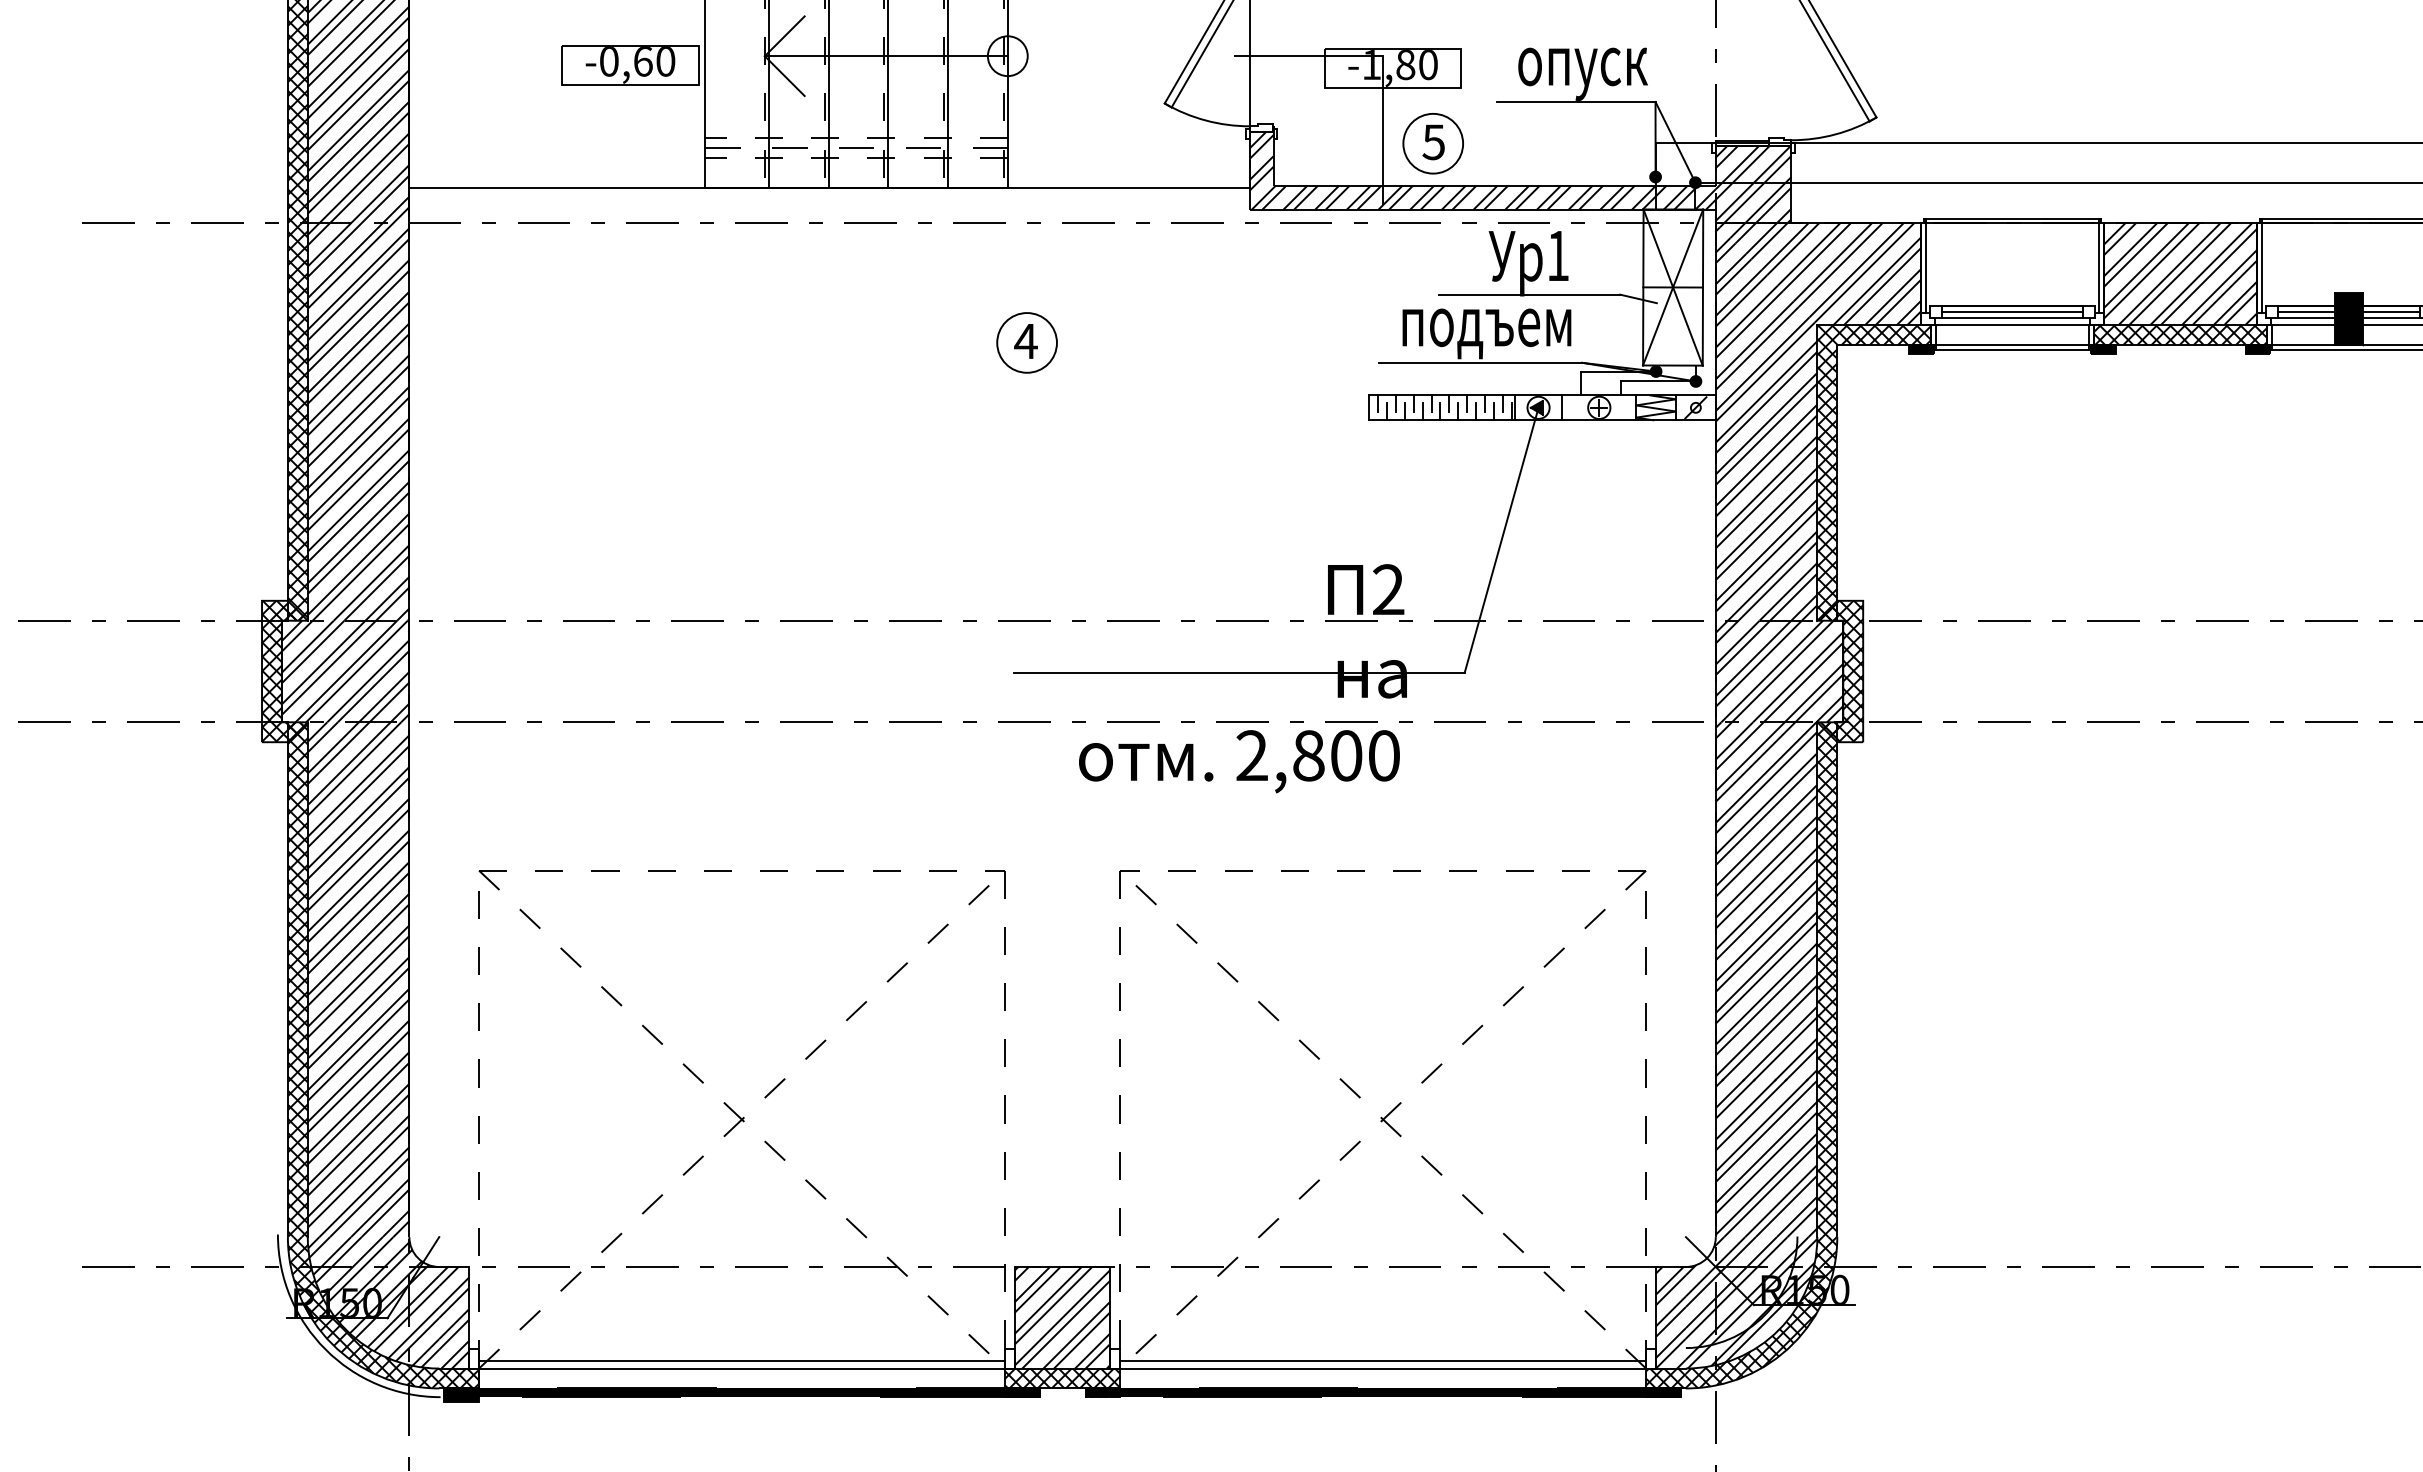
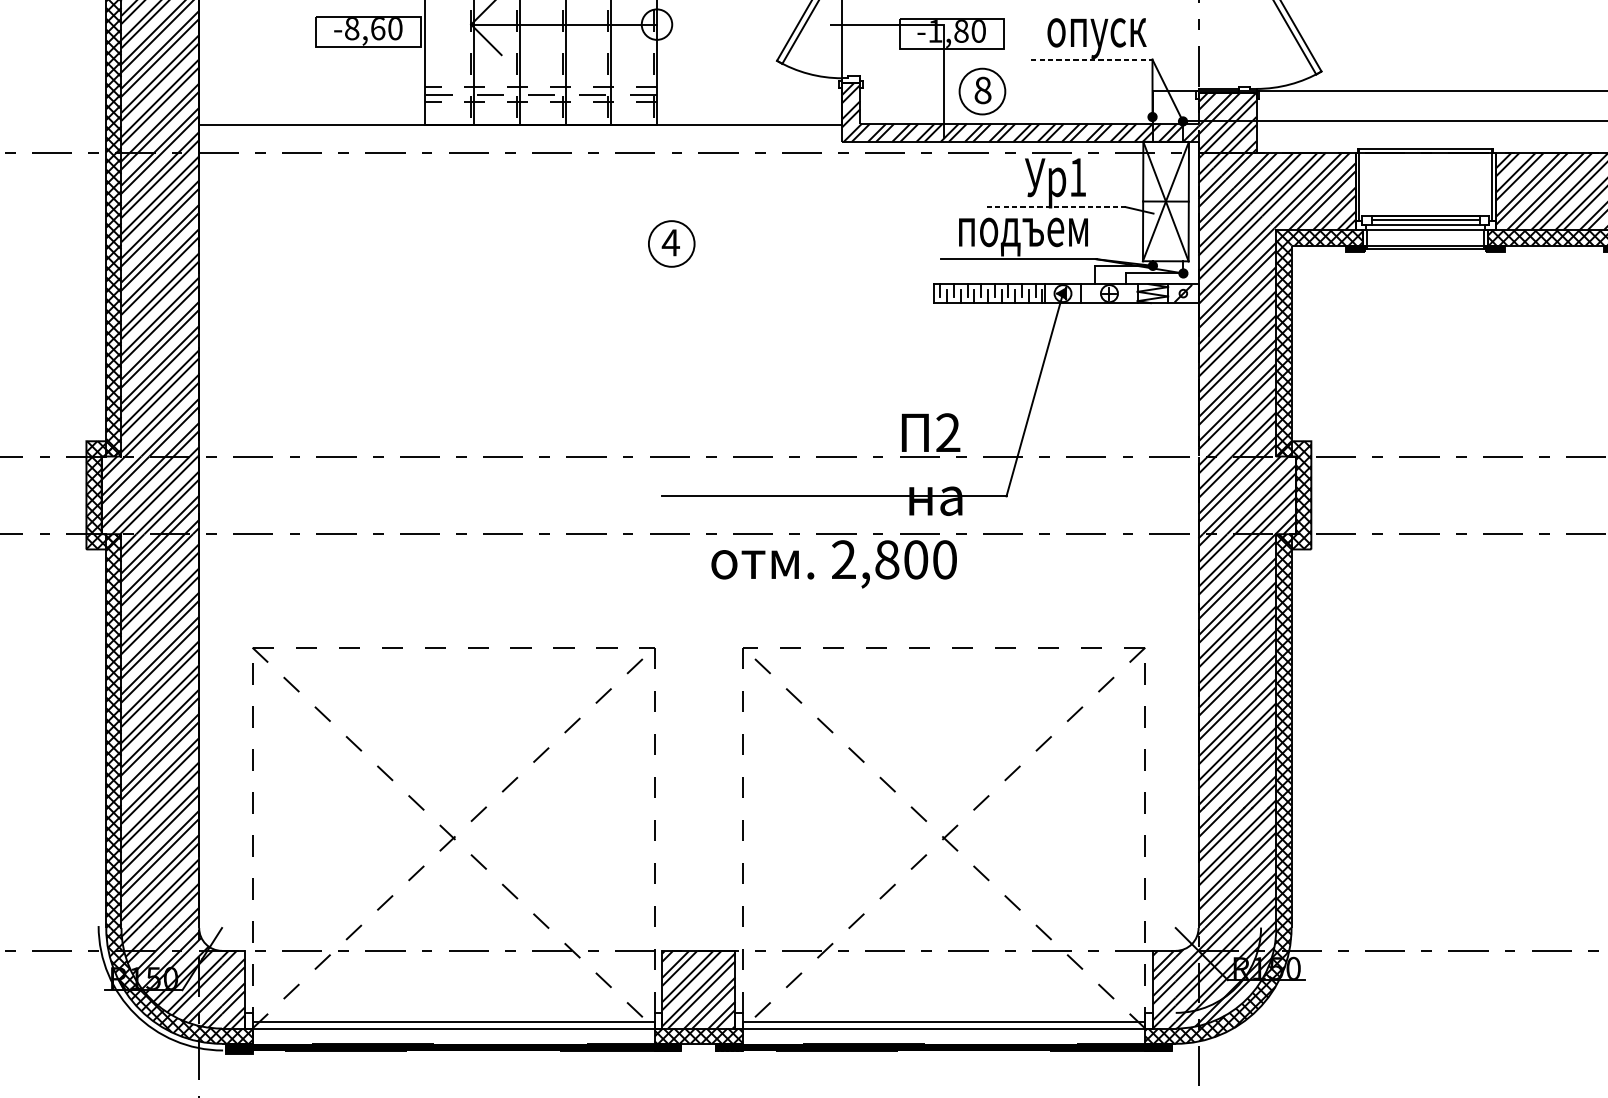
text: (609, 61) -> (352, 28), -0,60 -> -8,60
line: (1576, 101) -> (1092, 59), solid -> dashed
text: (1433, 142) -> (982, 90), 5 -> 8
line: (1529, 294) -> (1056, 206), solid -> dashed

